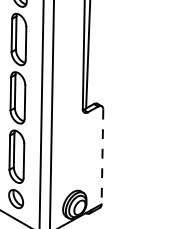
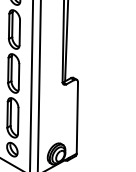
line: (102, 157) -> (77, 118), dashed -> solid

